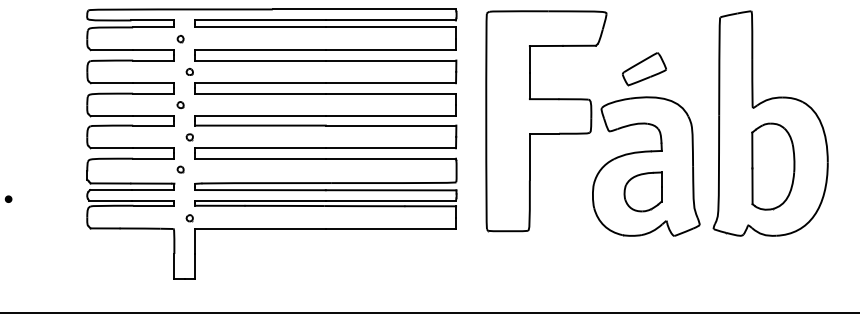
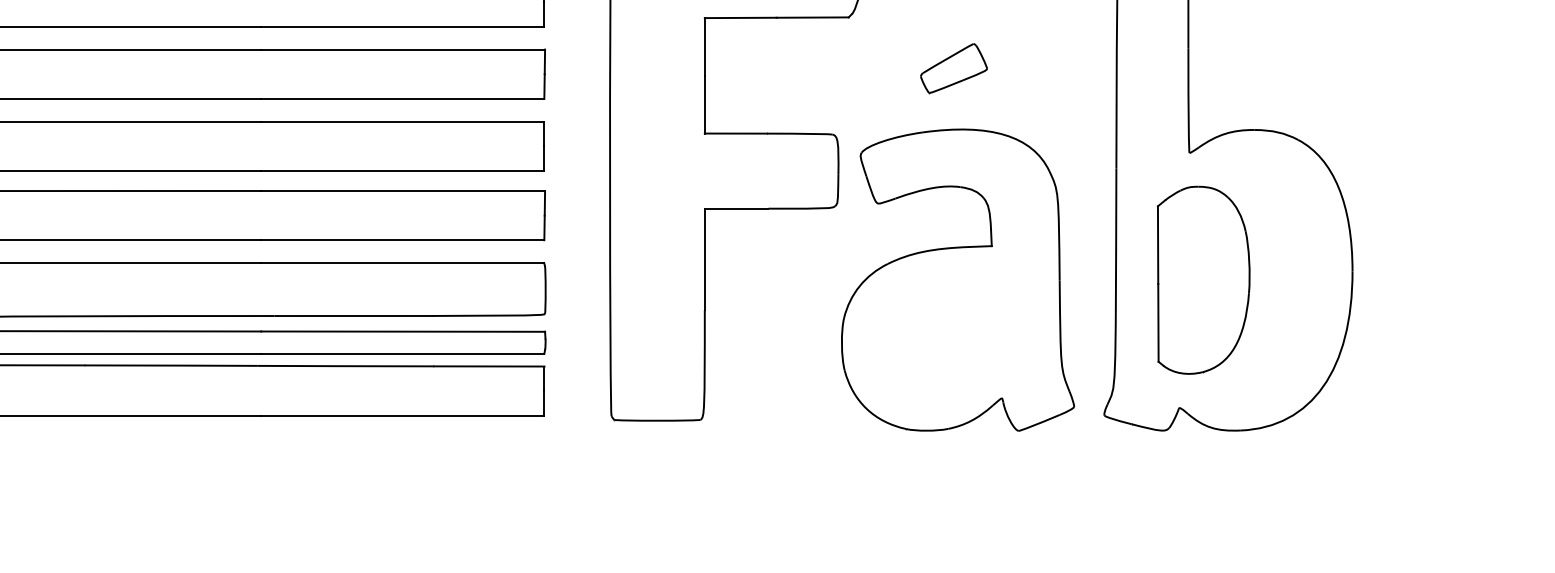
part: (644, 69) -> (954, 69), size x0.7
part: (773, 166) -> (1204, 279), moved
part: (642, 191) -> (949, 334), removed

